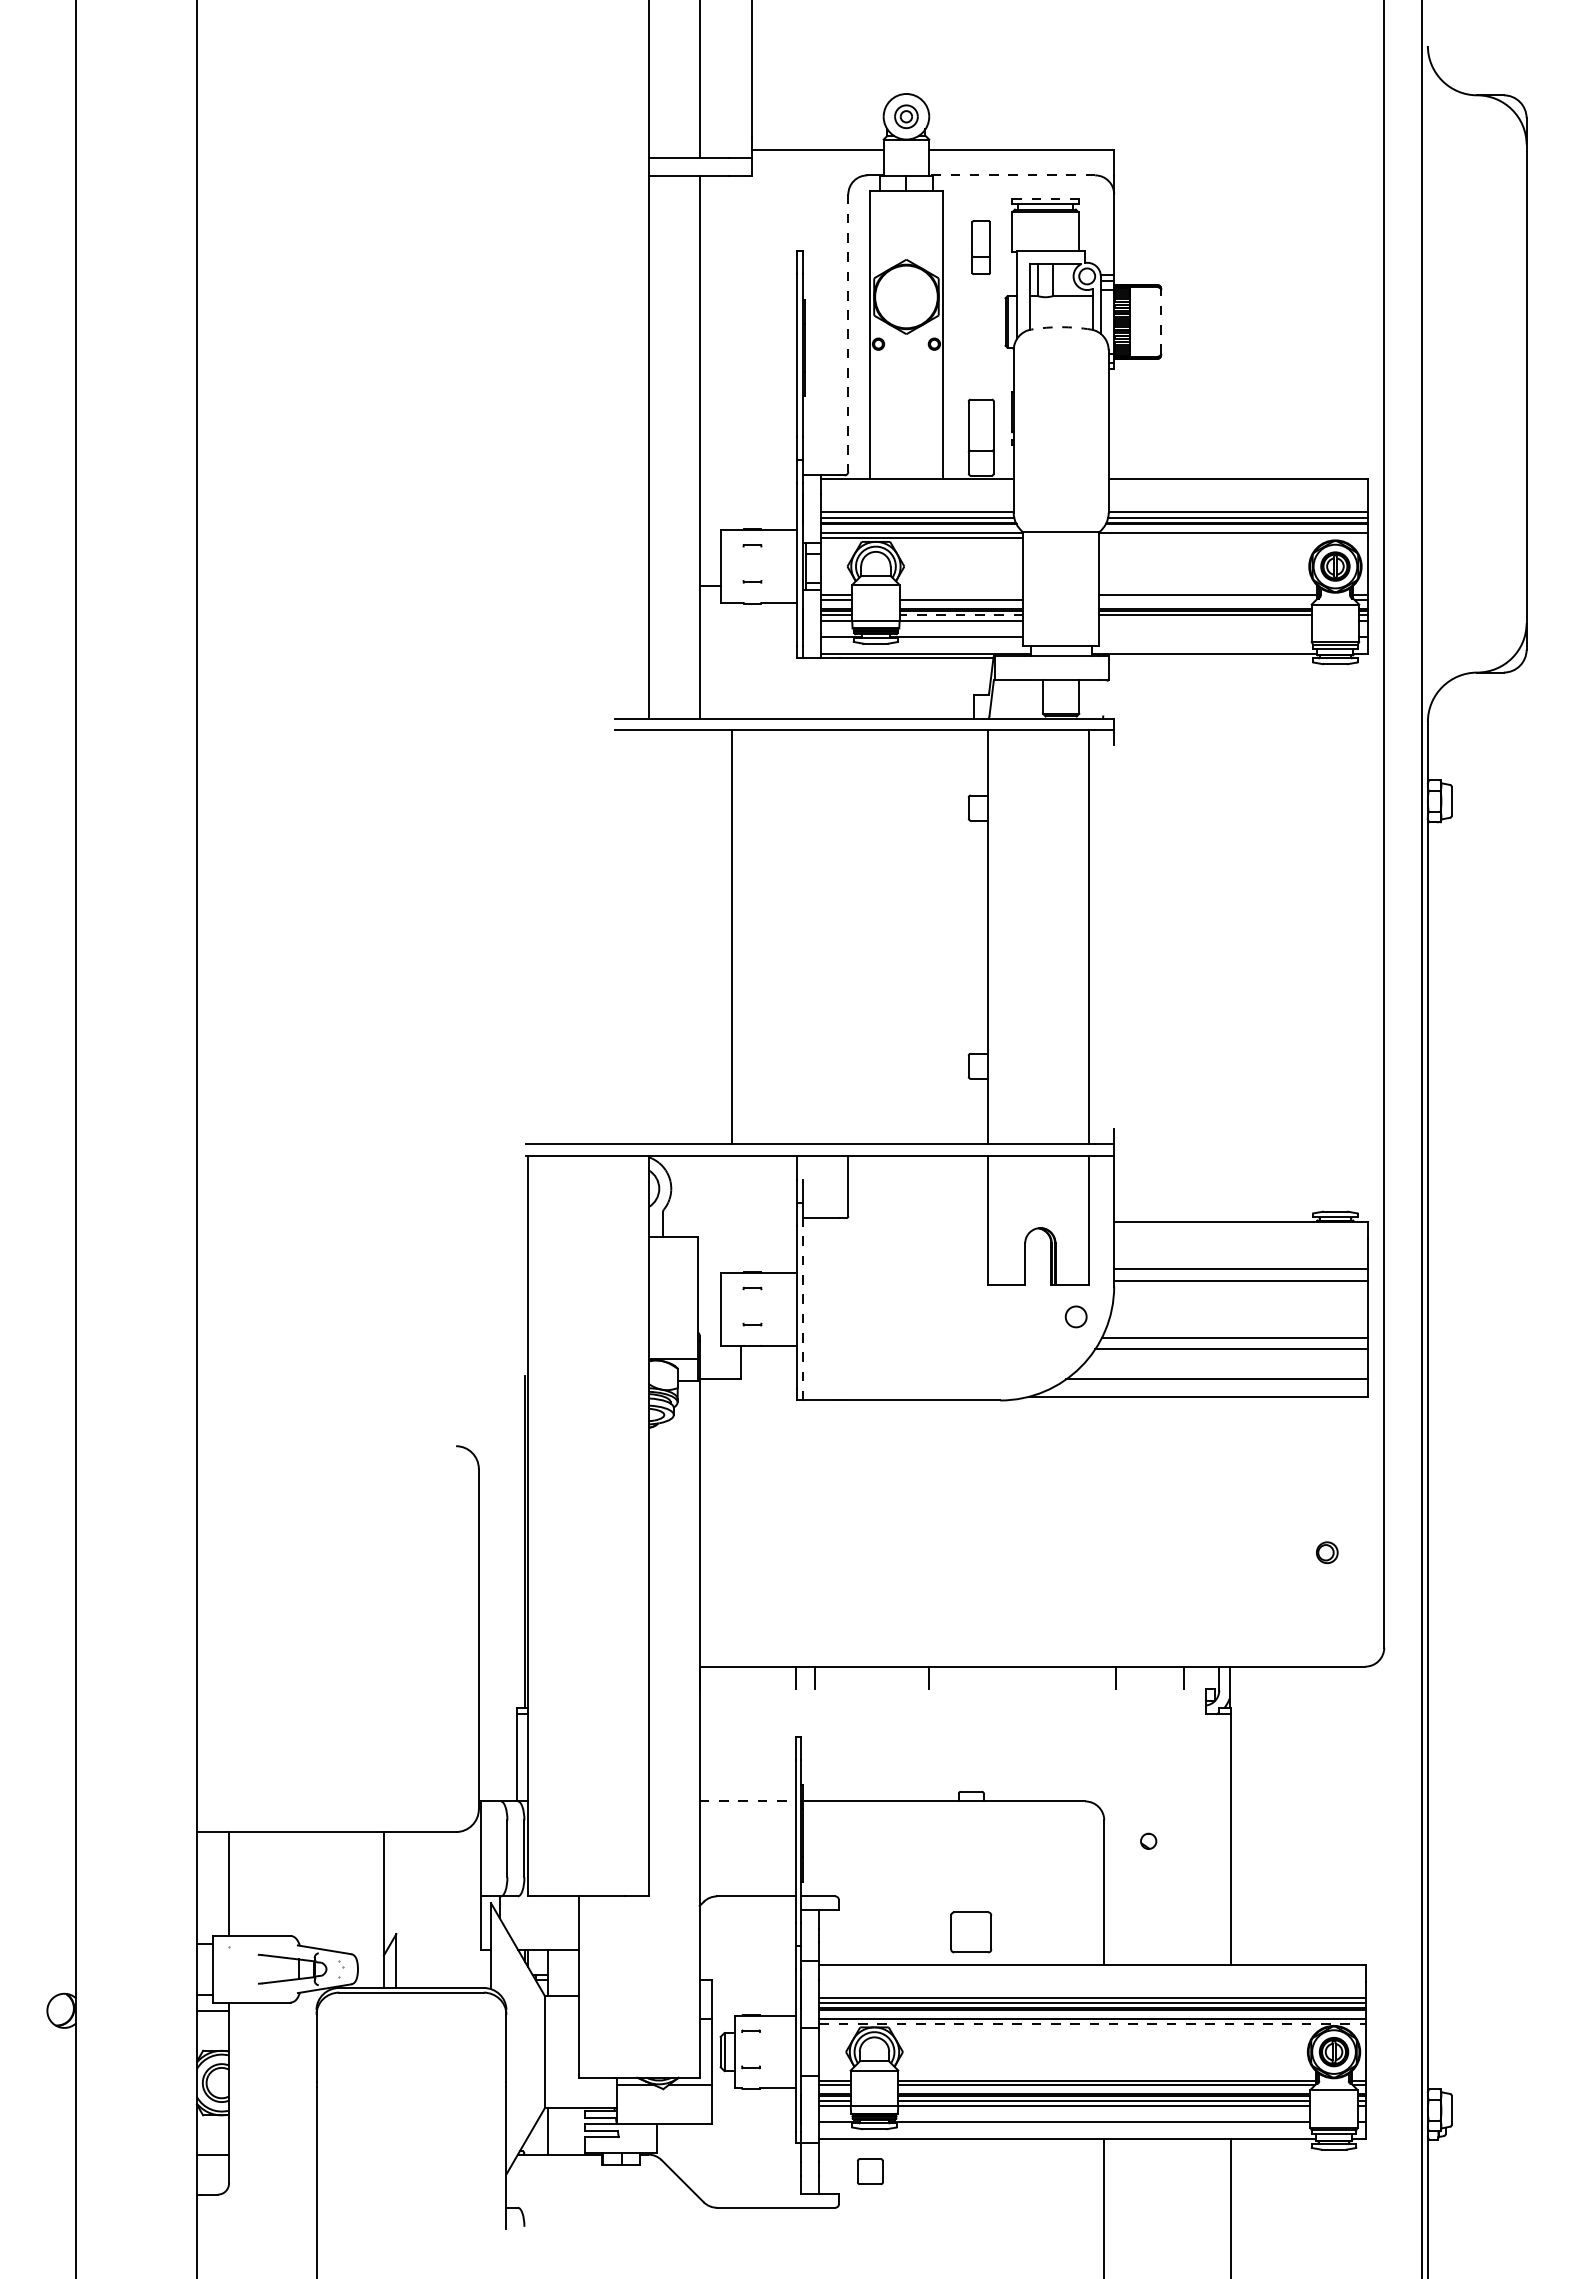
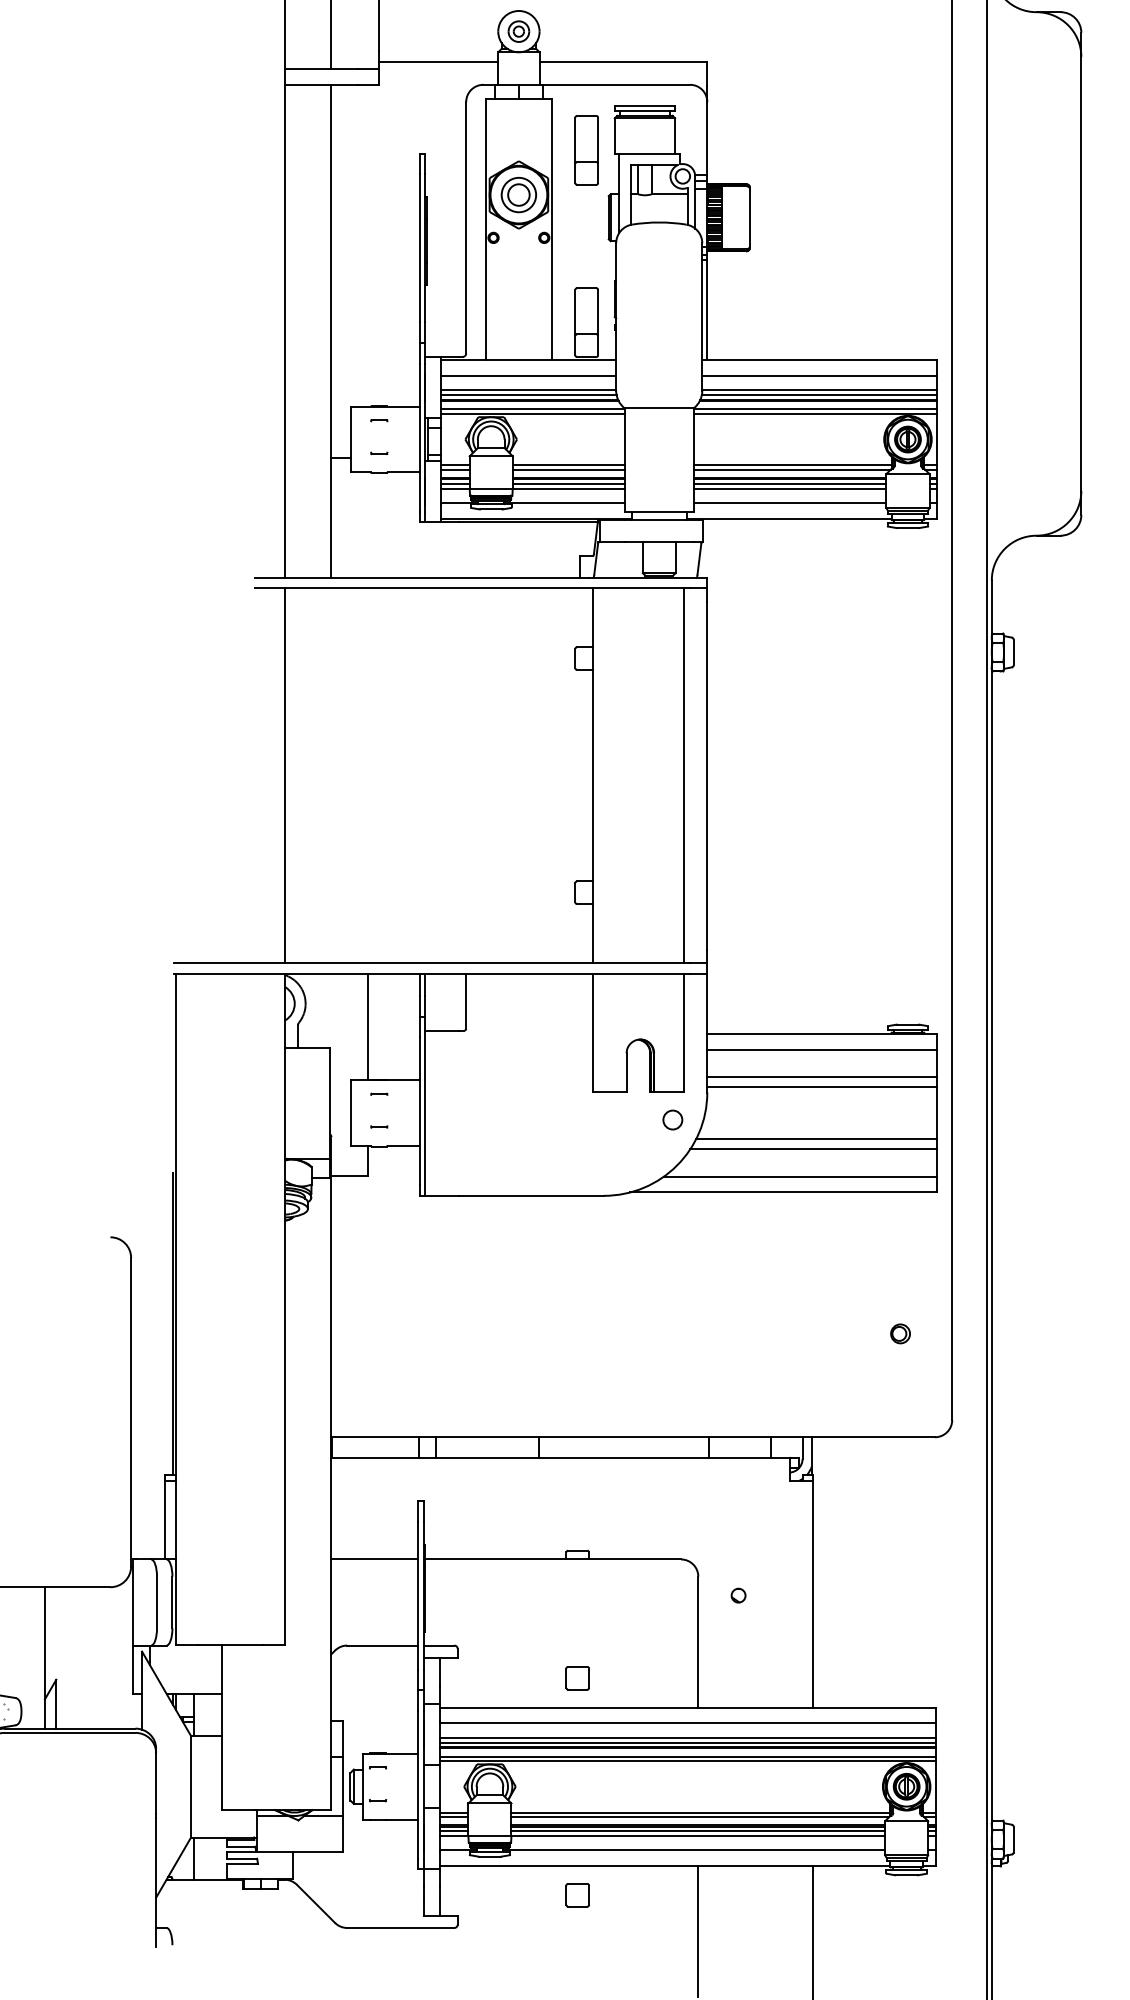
line: (1012, 175) -> (615, 84), dashed -> solid
line: (1045, 198) -> (645, 105), dashed -> solid
part: (980, 247) -> (586, 150), size x1.43
part: (906, 296) -> (518, 194), added
line: (1161, 322) -> (750, 218), dashed -> solid
arc: (1061, 327) -> (659, 222), dashed -> solid
line: (848, 333) -> (466, 228), dashed -> solid
line: (1114, 423) -> (707, 309), added
line: (916, 496) -> (528, 376), added
line: (1237, 496) -> (819, 376), added
line: (1233, 538) -> (815, 414), added
line: (961, 595) -> (568, 465), added
line: (1207, 599) -> (791, 469), added
line: (961, 615) -> (568, 483), dashed -> solid
line: (1205, 620) -> (790, 488), added
line: (1205, 636) -> (790, 502), added
line: (1105, 698) -> (699, 559), added
line: (731, 936) -> (284, 775), moved
line: (1114, 936) -> (707, 775), added
line: (802, 1167) -> (424, 984), added
line: (740, 1214) -> (368, 1027), added
line: (1240, 1239) -> (821, 1049), added
line: (802, 1308) -> (424, 1112), dashed -> solid
line: (952, 1689) -> (560, 1457), added
line: (747, 1801) -> (374, 1559), dashed -> solid
part: (971, 1932) -> (577, 1678), size x0.62
line: (1092, 1981) -> (687, 1722), added
line: (1093, 2023) -> (688, 1760), dashed -> solid
part: (870, 2171) -> (577, 1895), moved

